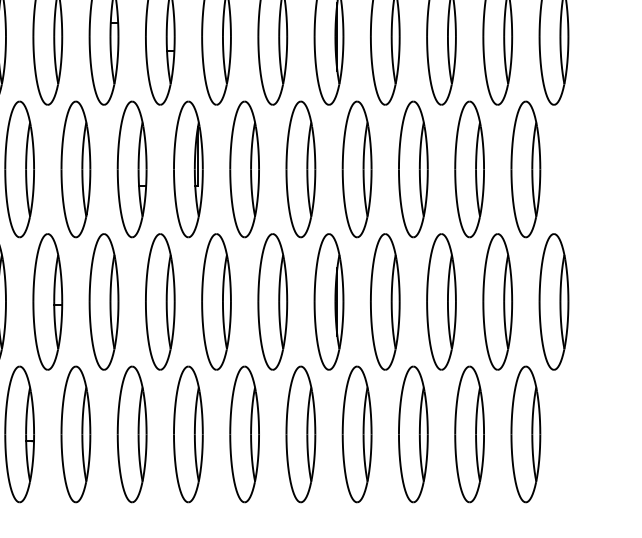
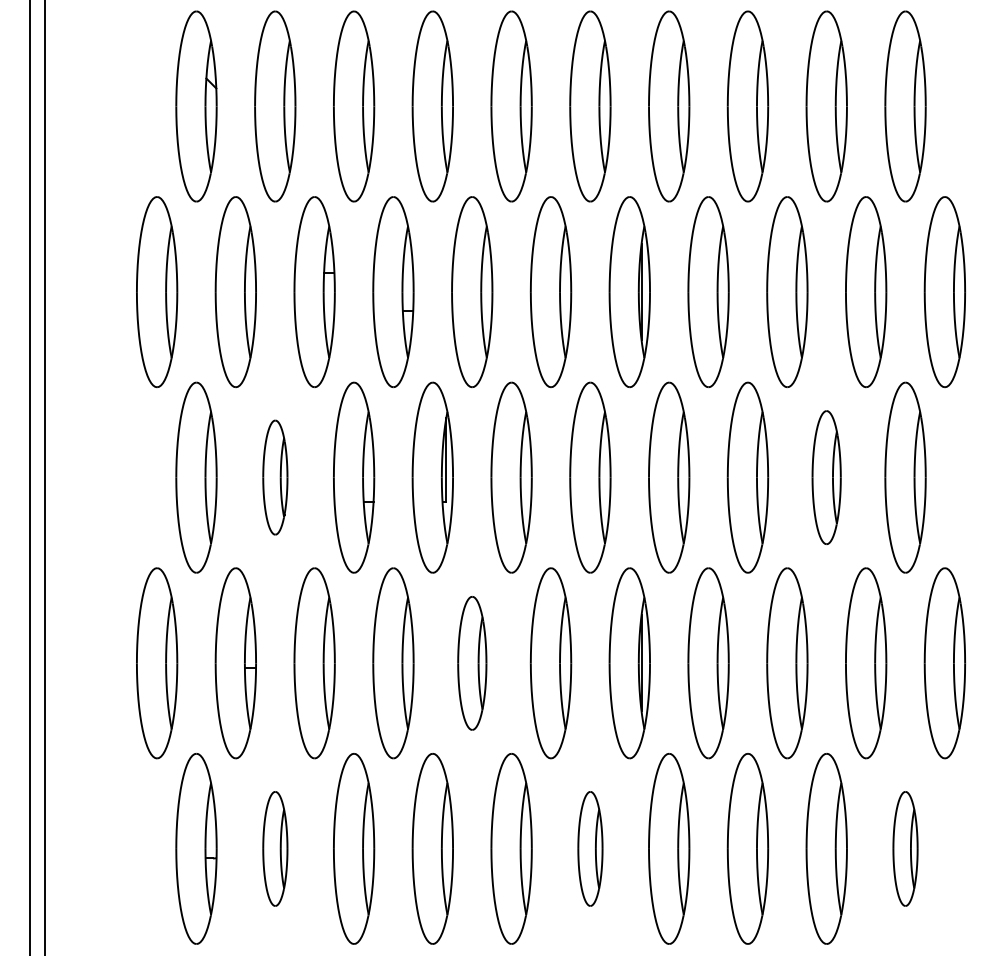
part: (76, 169) -> (275, 477), size x0.6
part: (469, 169) -> (826, 477), size x0.7
part: (216, 302) -> (472, 663), size x0.7
part: (76, 434) -> (275, 848), size x0.6
part: (300, 434) -> (590, 848), size x0.6
part: (525, 434) -> (905, 848), size x0.6

